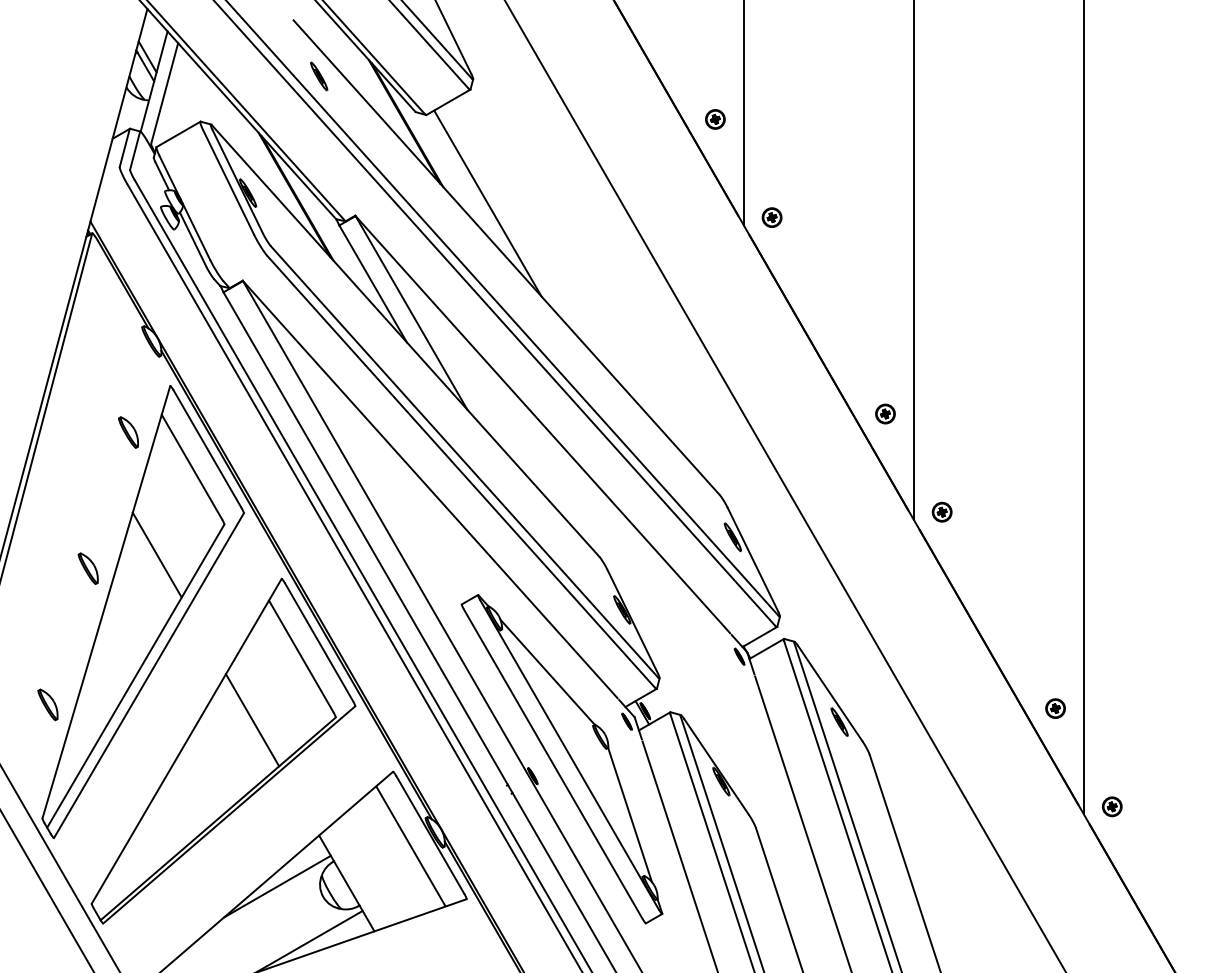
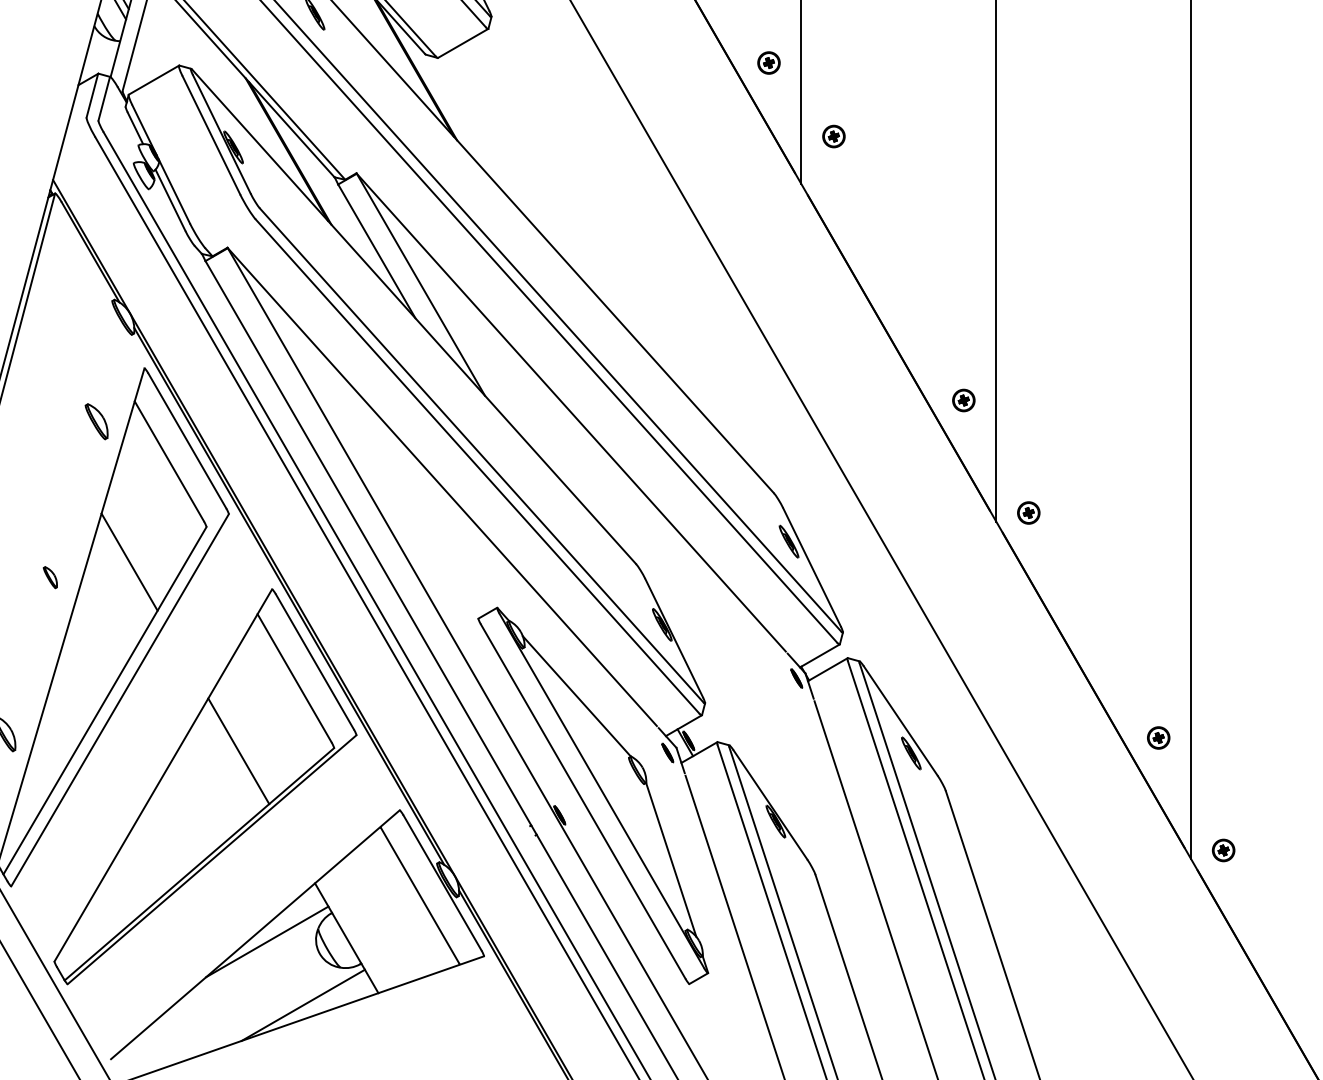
line: (487, 203) -> (507, 159), removed
part: (771, 217) -> (833, 136), moved
part: (87, 568) -> (49, 577), size x0.6

